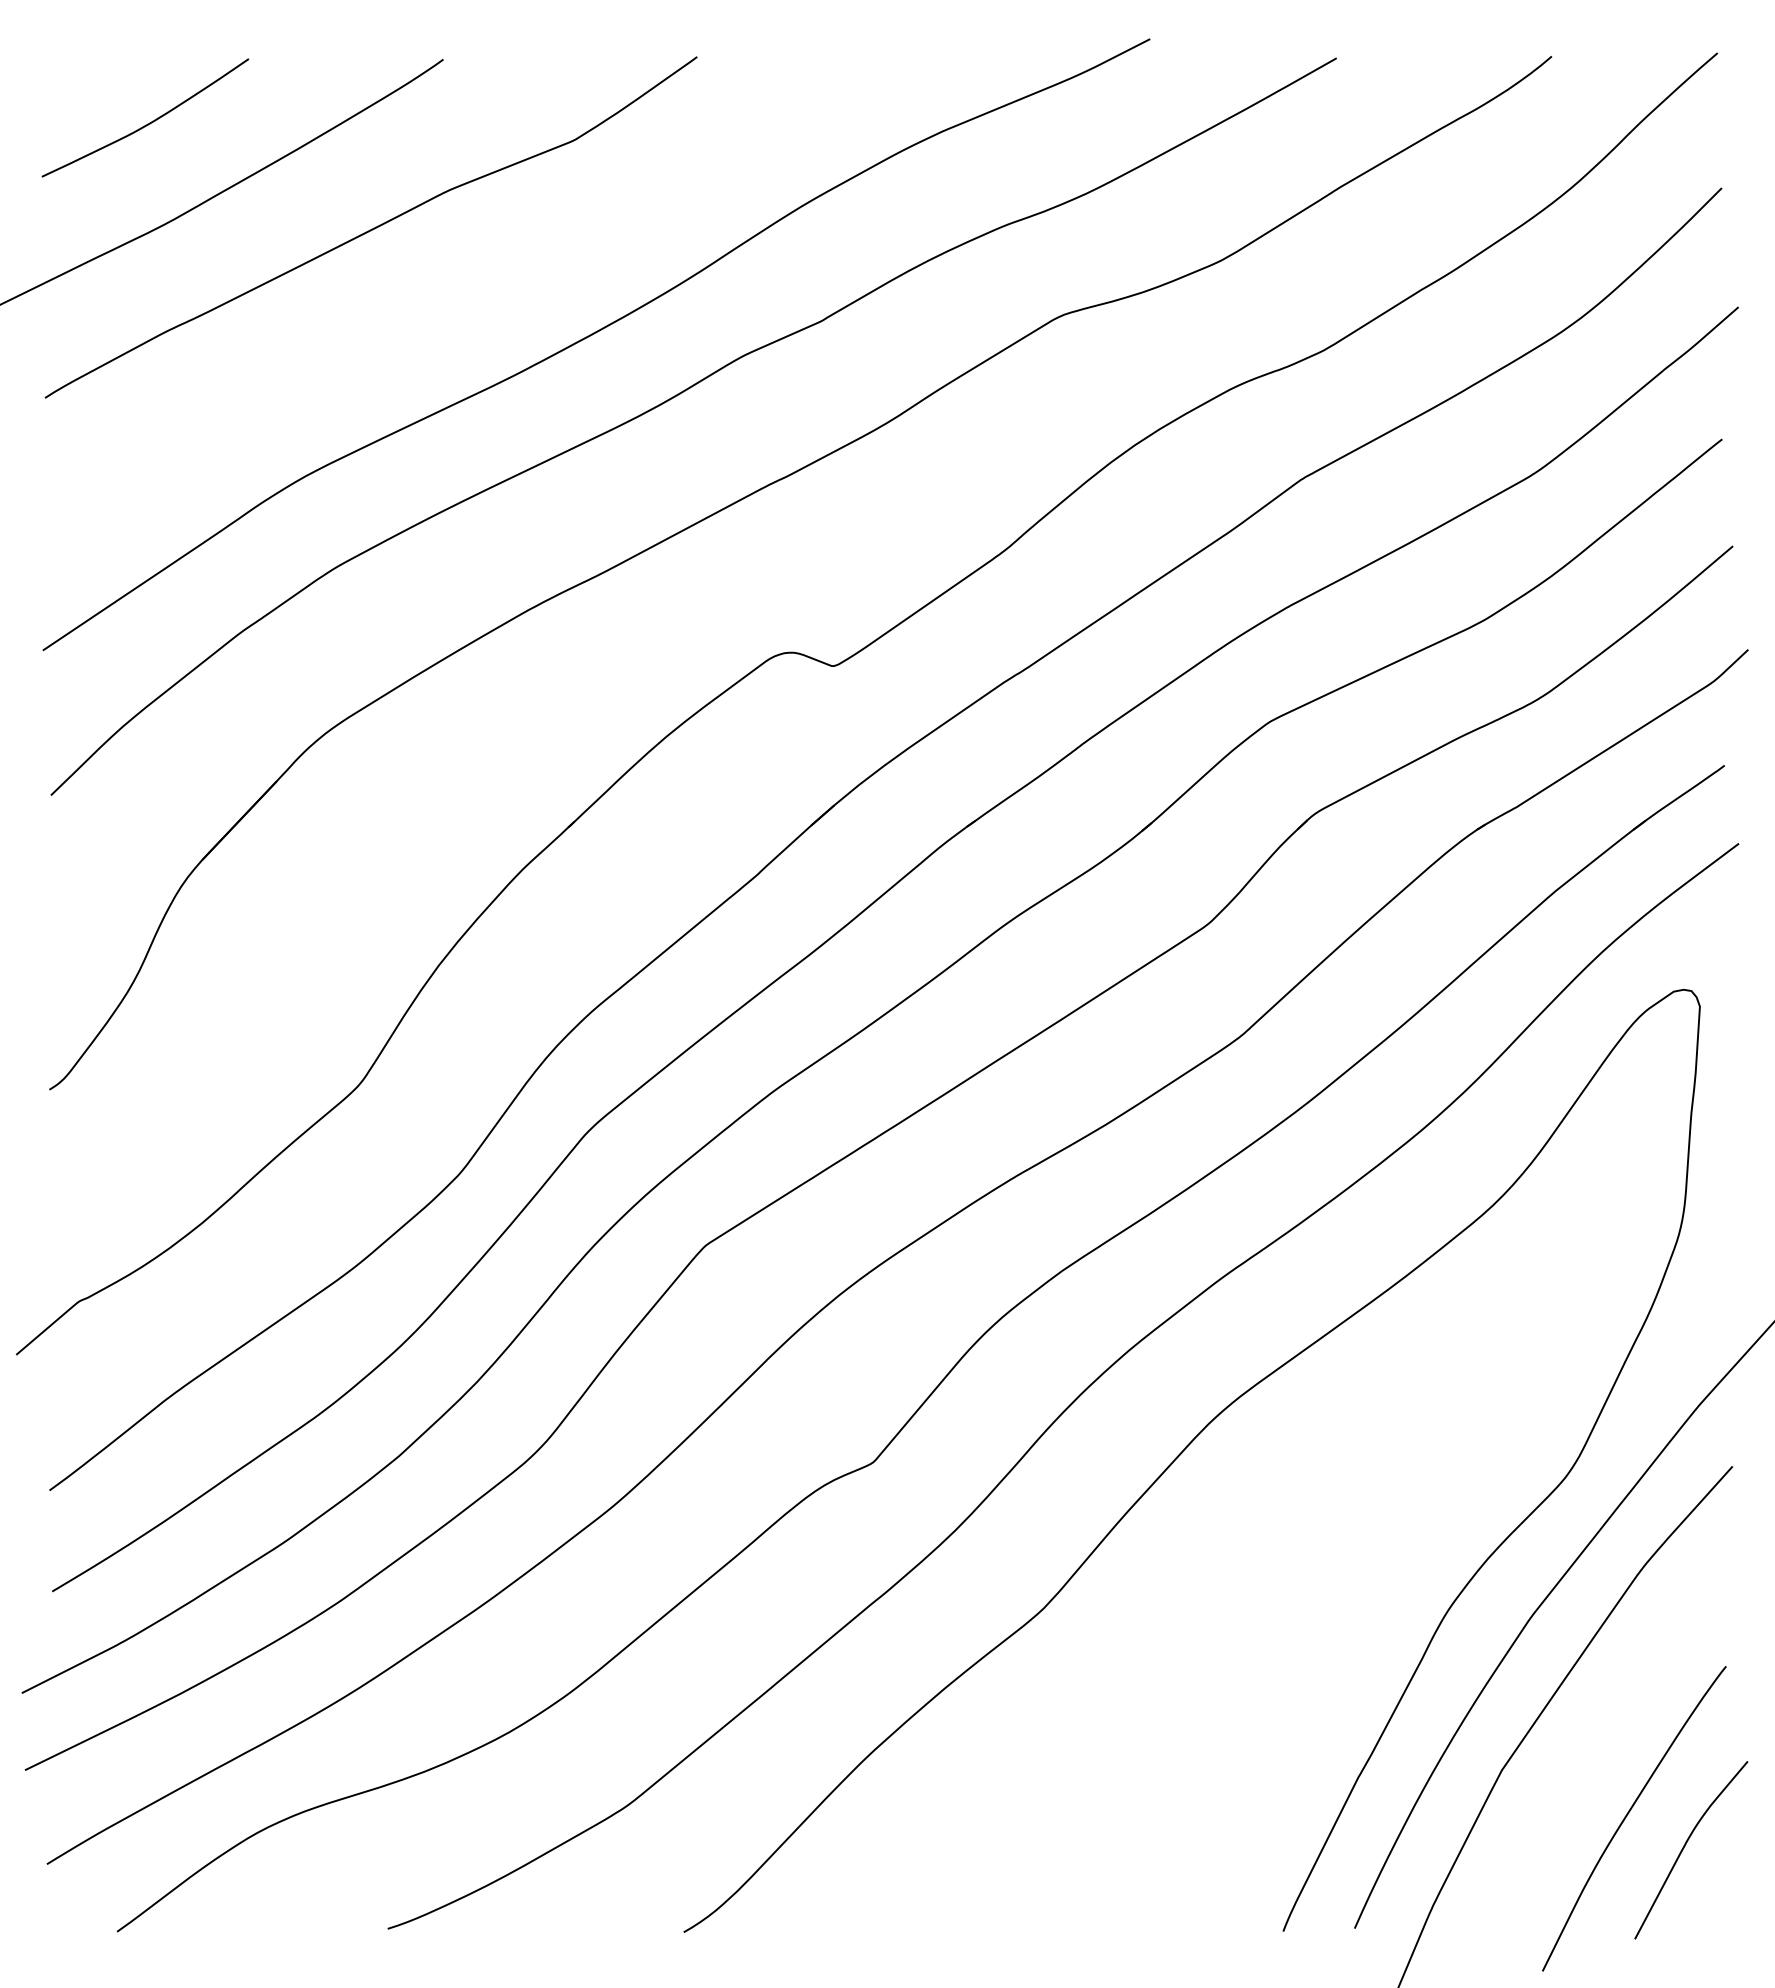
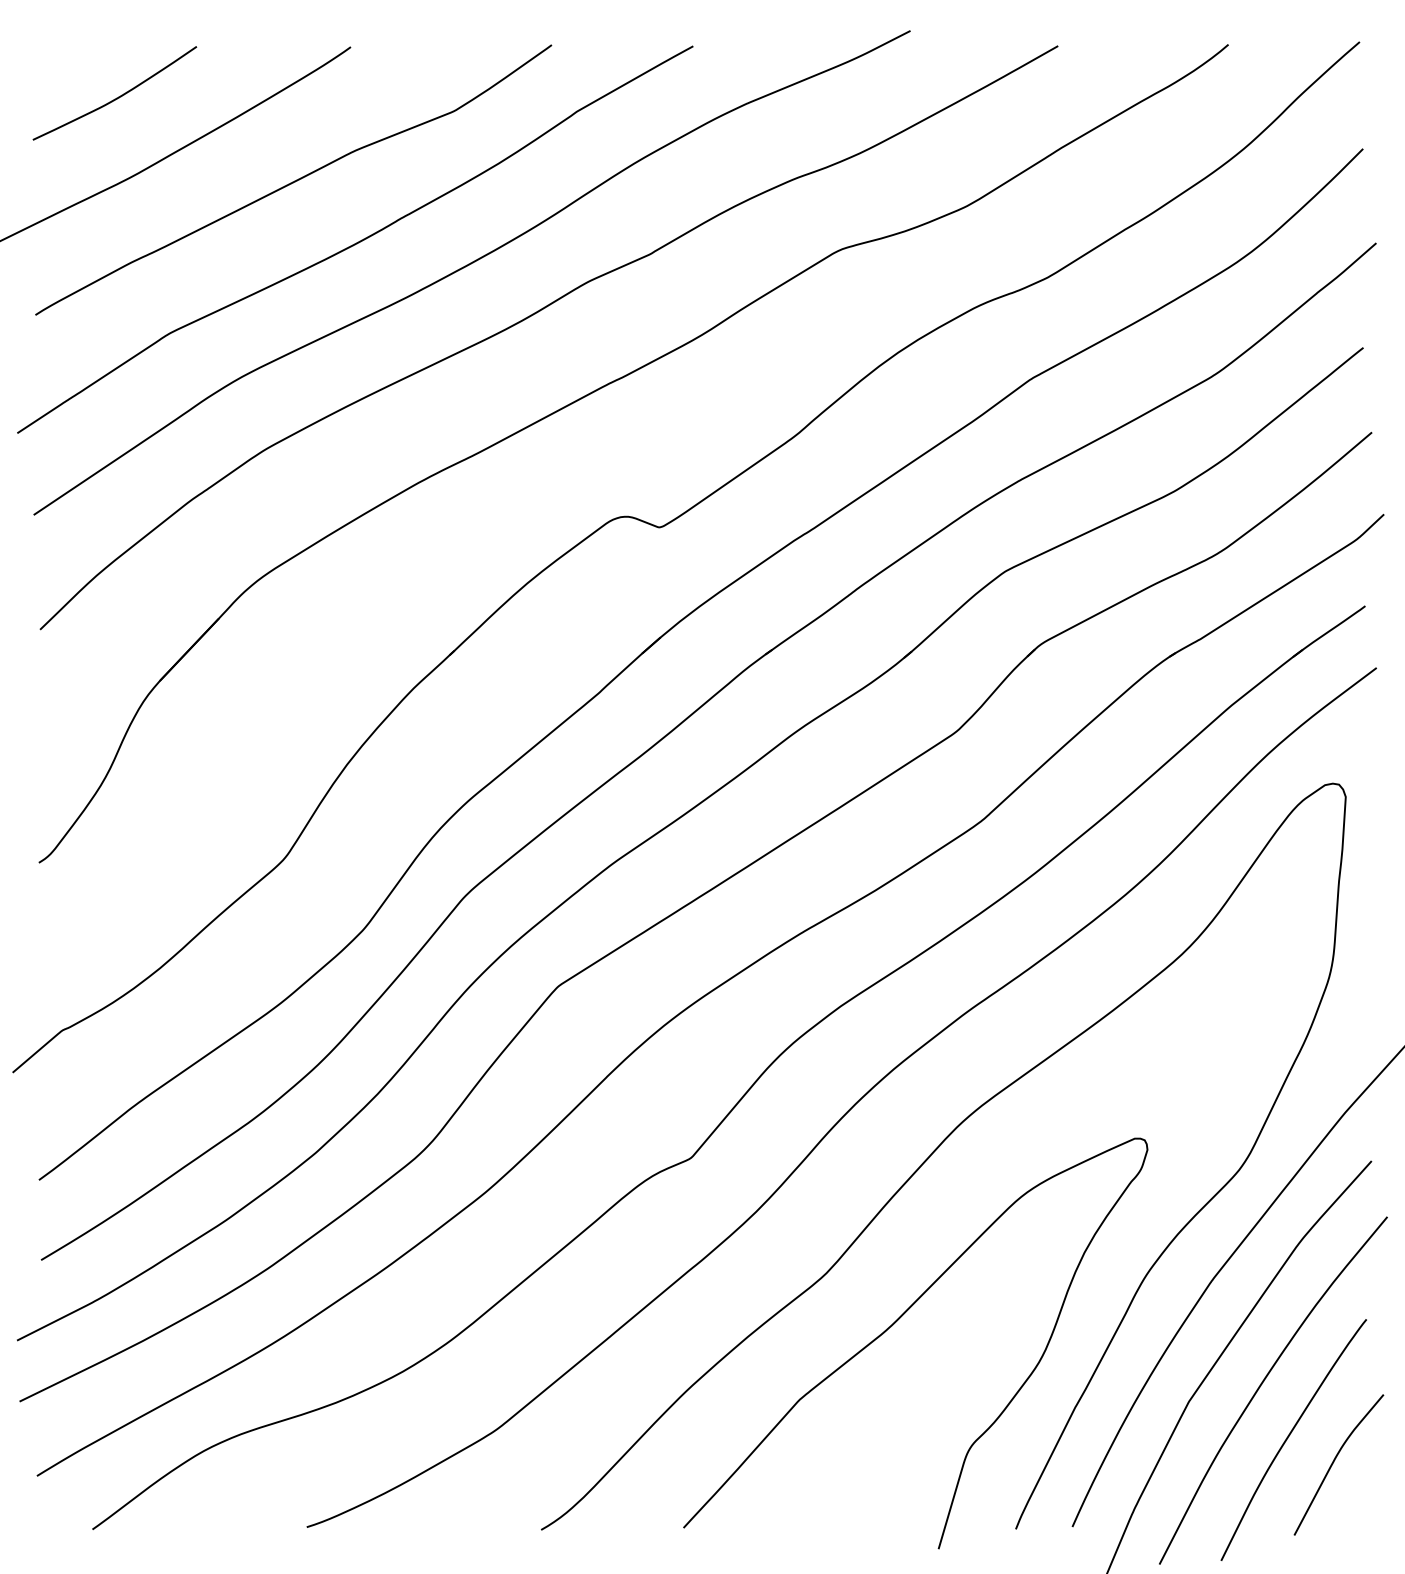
curve: (450, 306) -> (356, 242), added
curve: (1131, 1670) -> (895, 1322), added
curve: (1594, 1748) -> (1262, 1384), added

